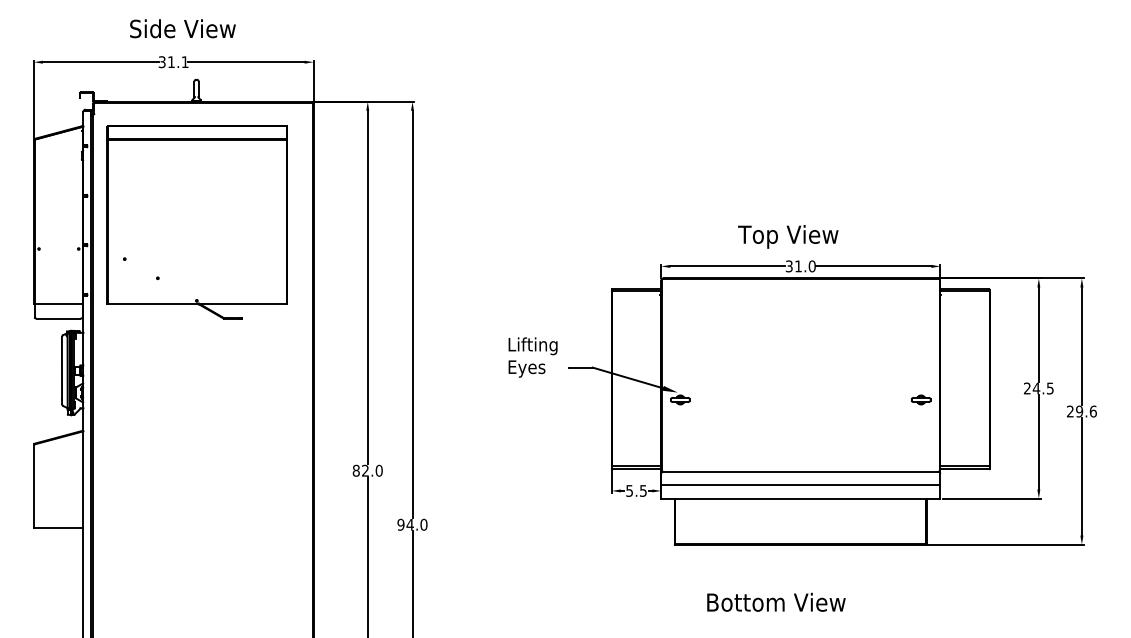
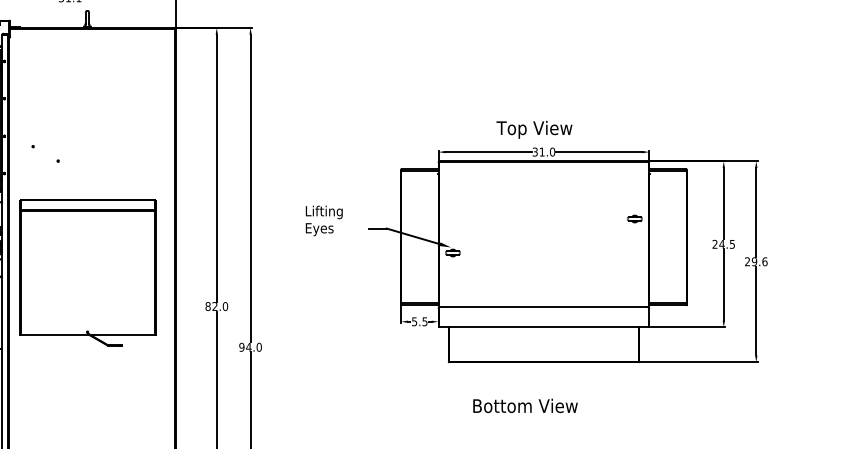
part: (196, 222) -> (87, 273), moved
text: (532, 357) -> (323, 220), moved
part: (921, 399) -> (635, 218), moved
line: (800, 485) -> (543, 317), removed

